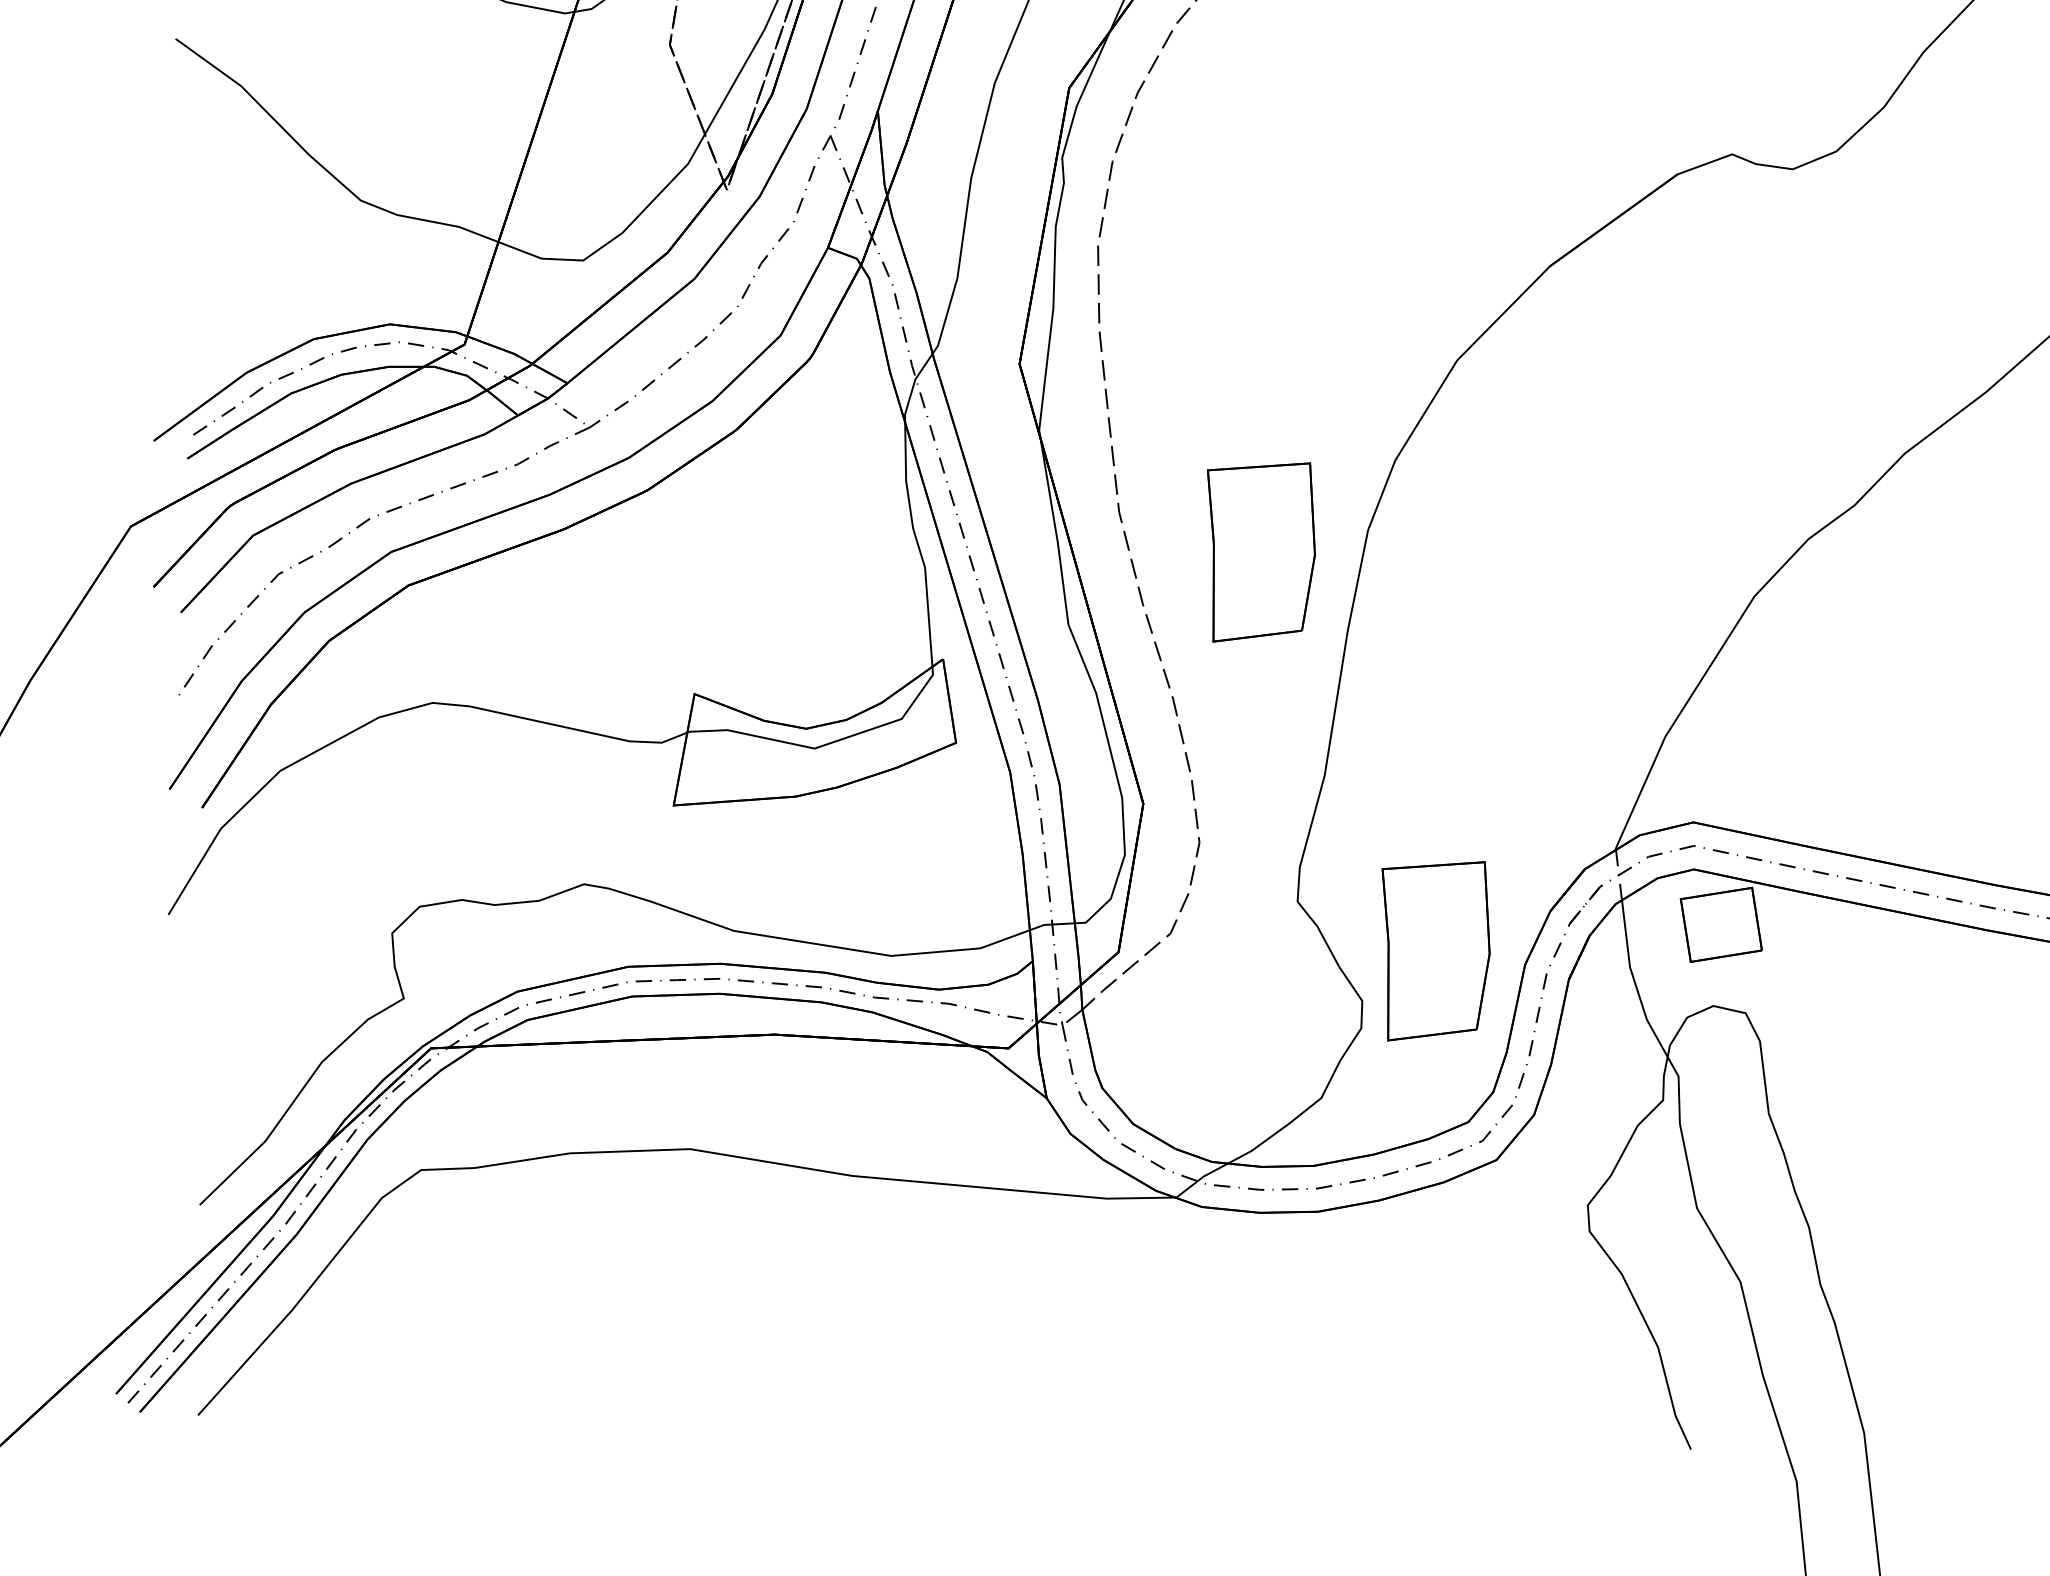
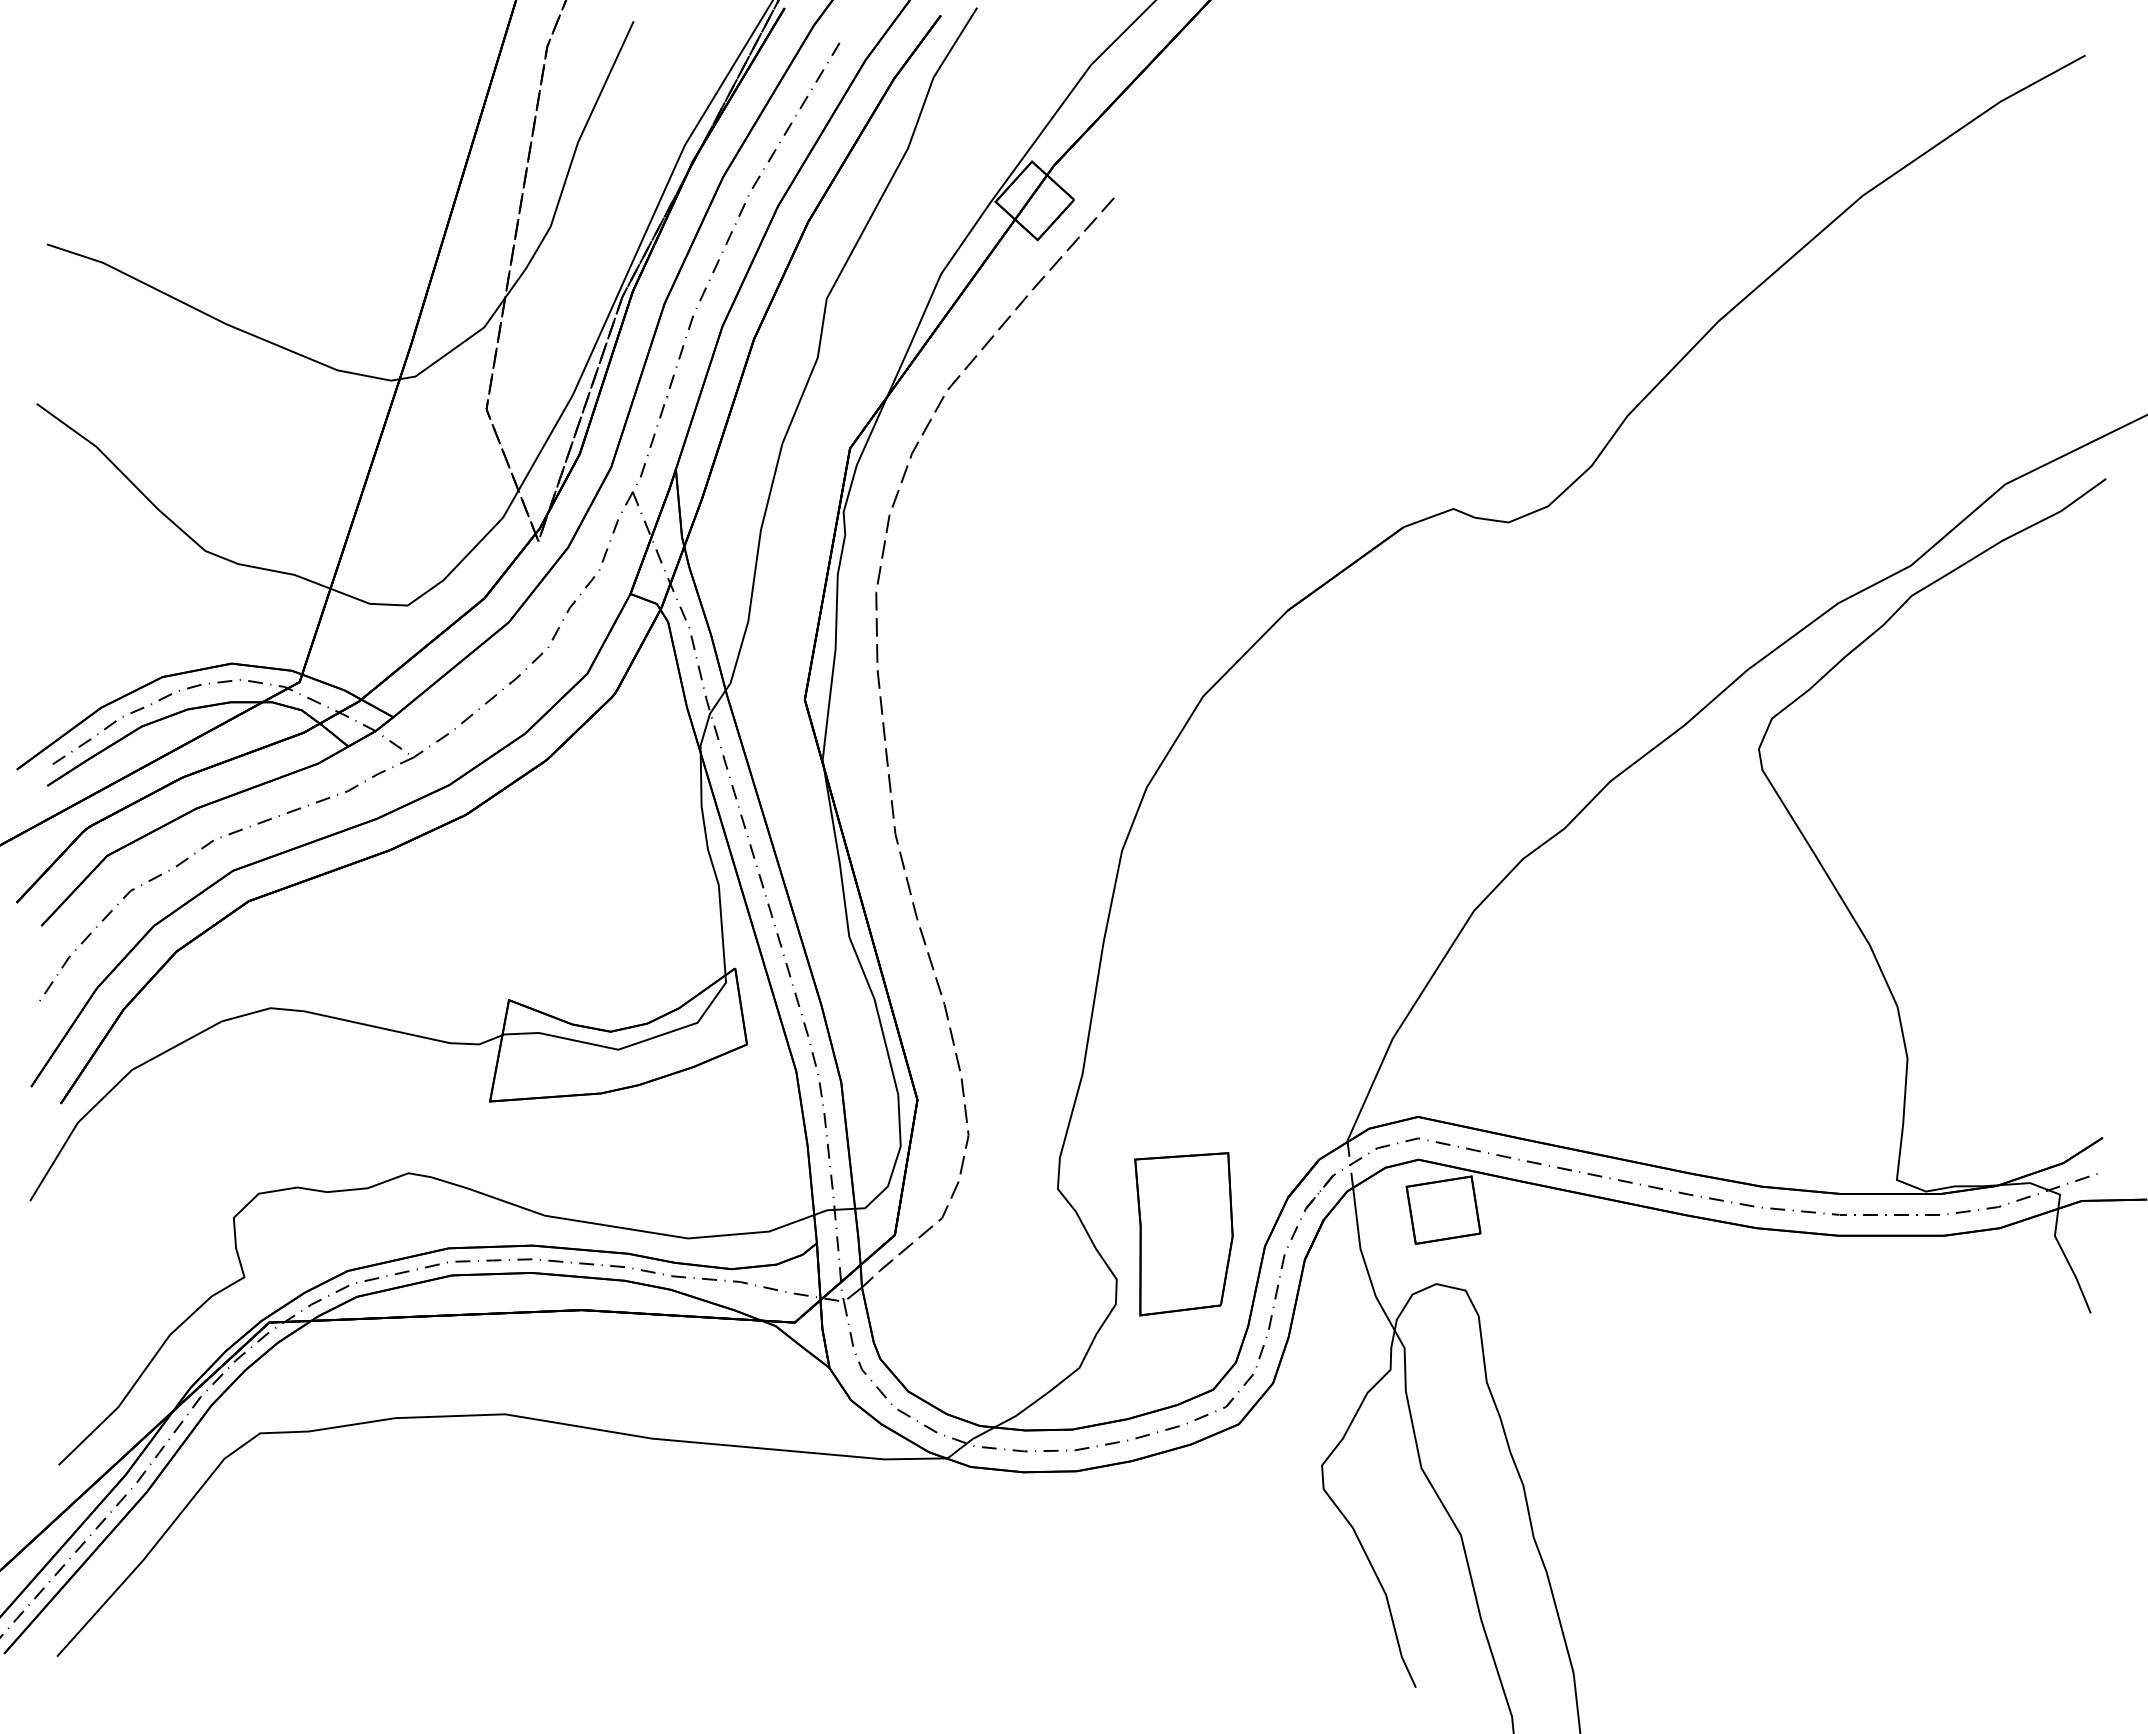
part: (1260, 552) -> (1024, 871), removed

